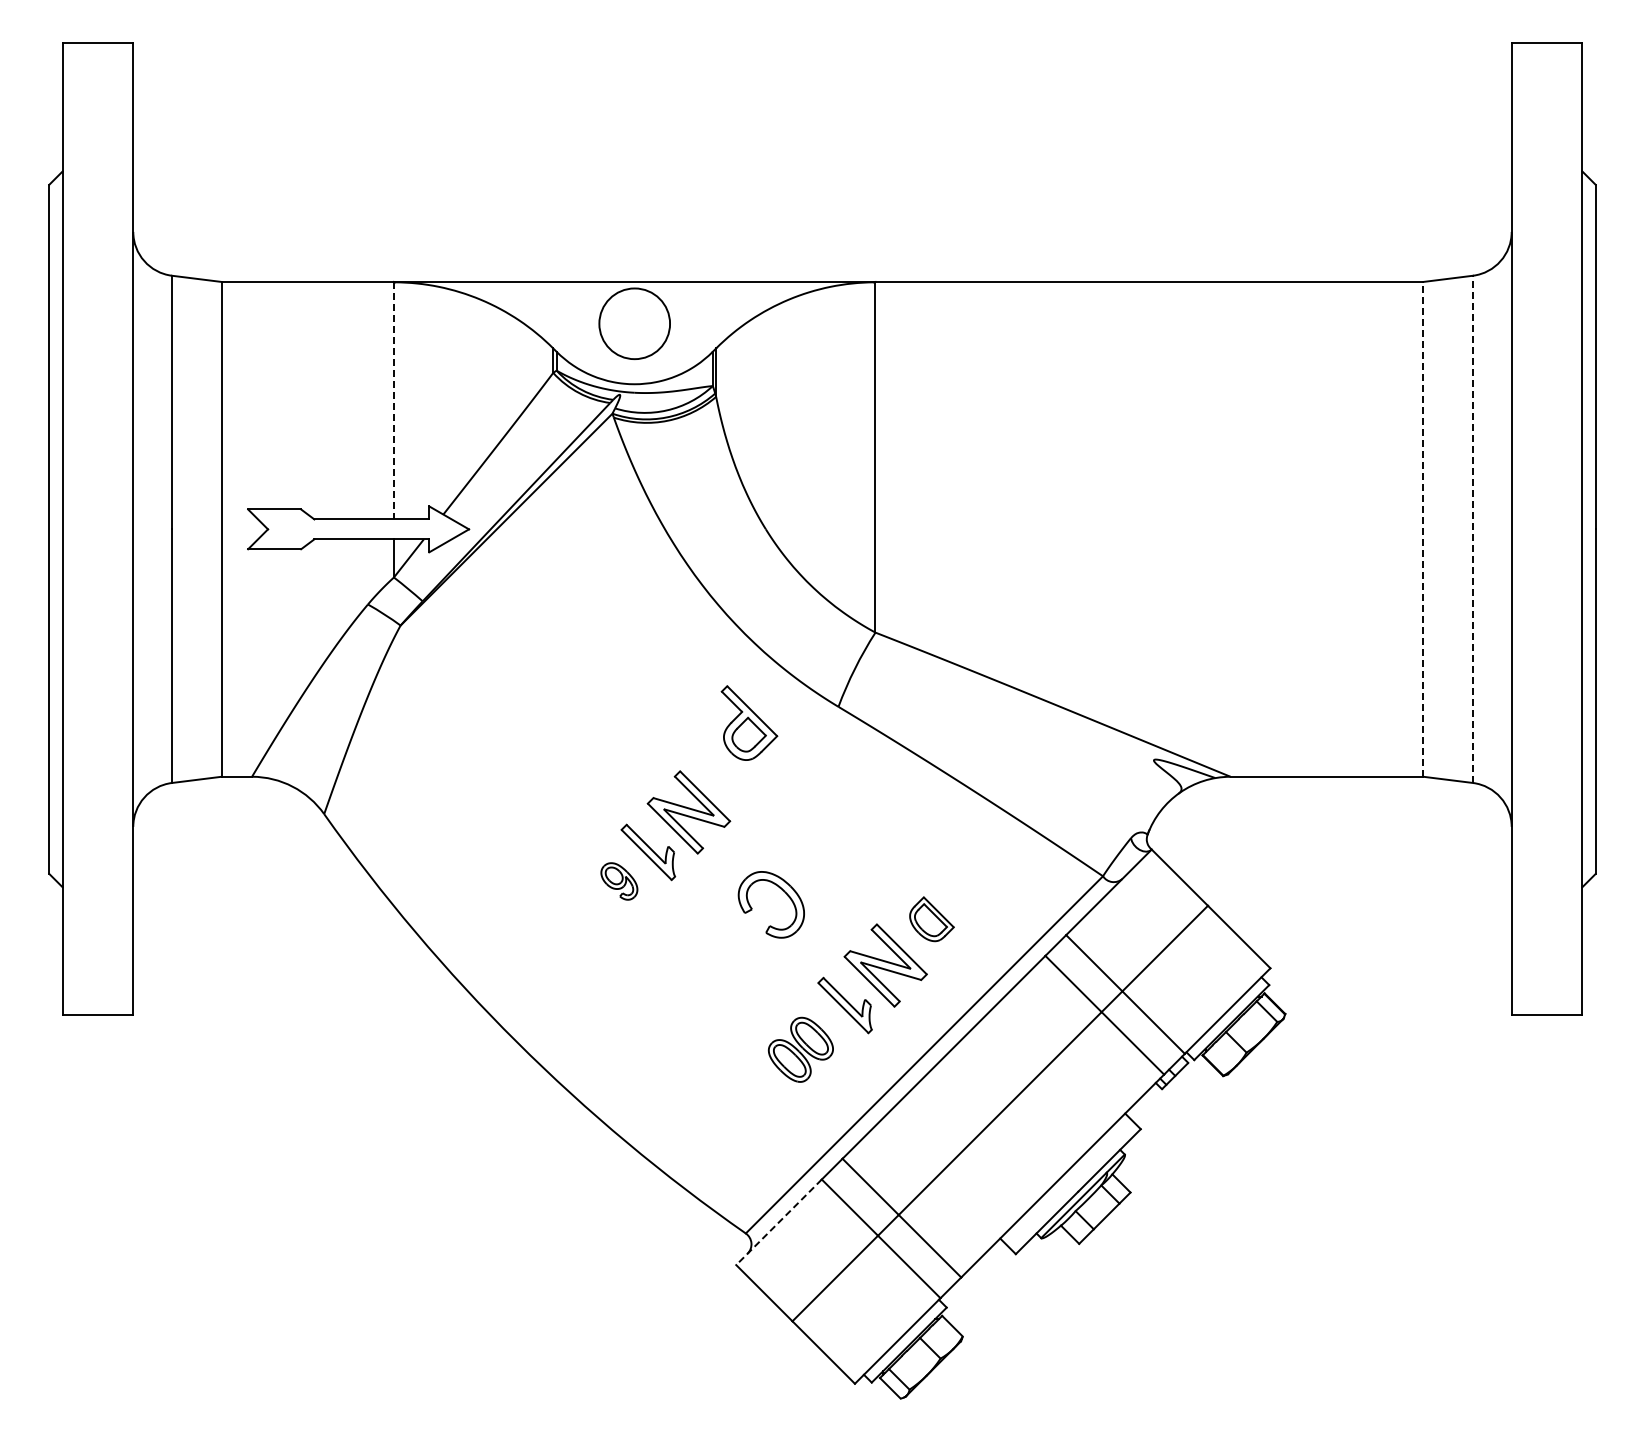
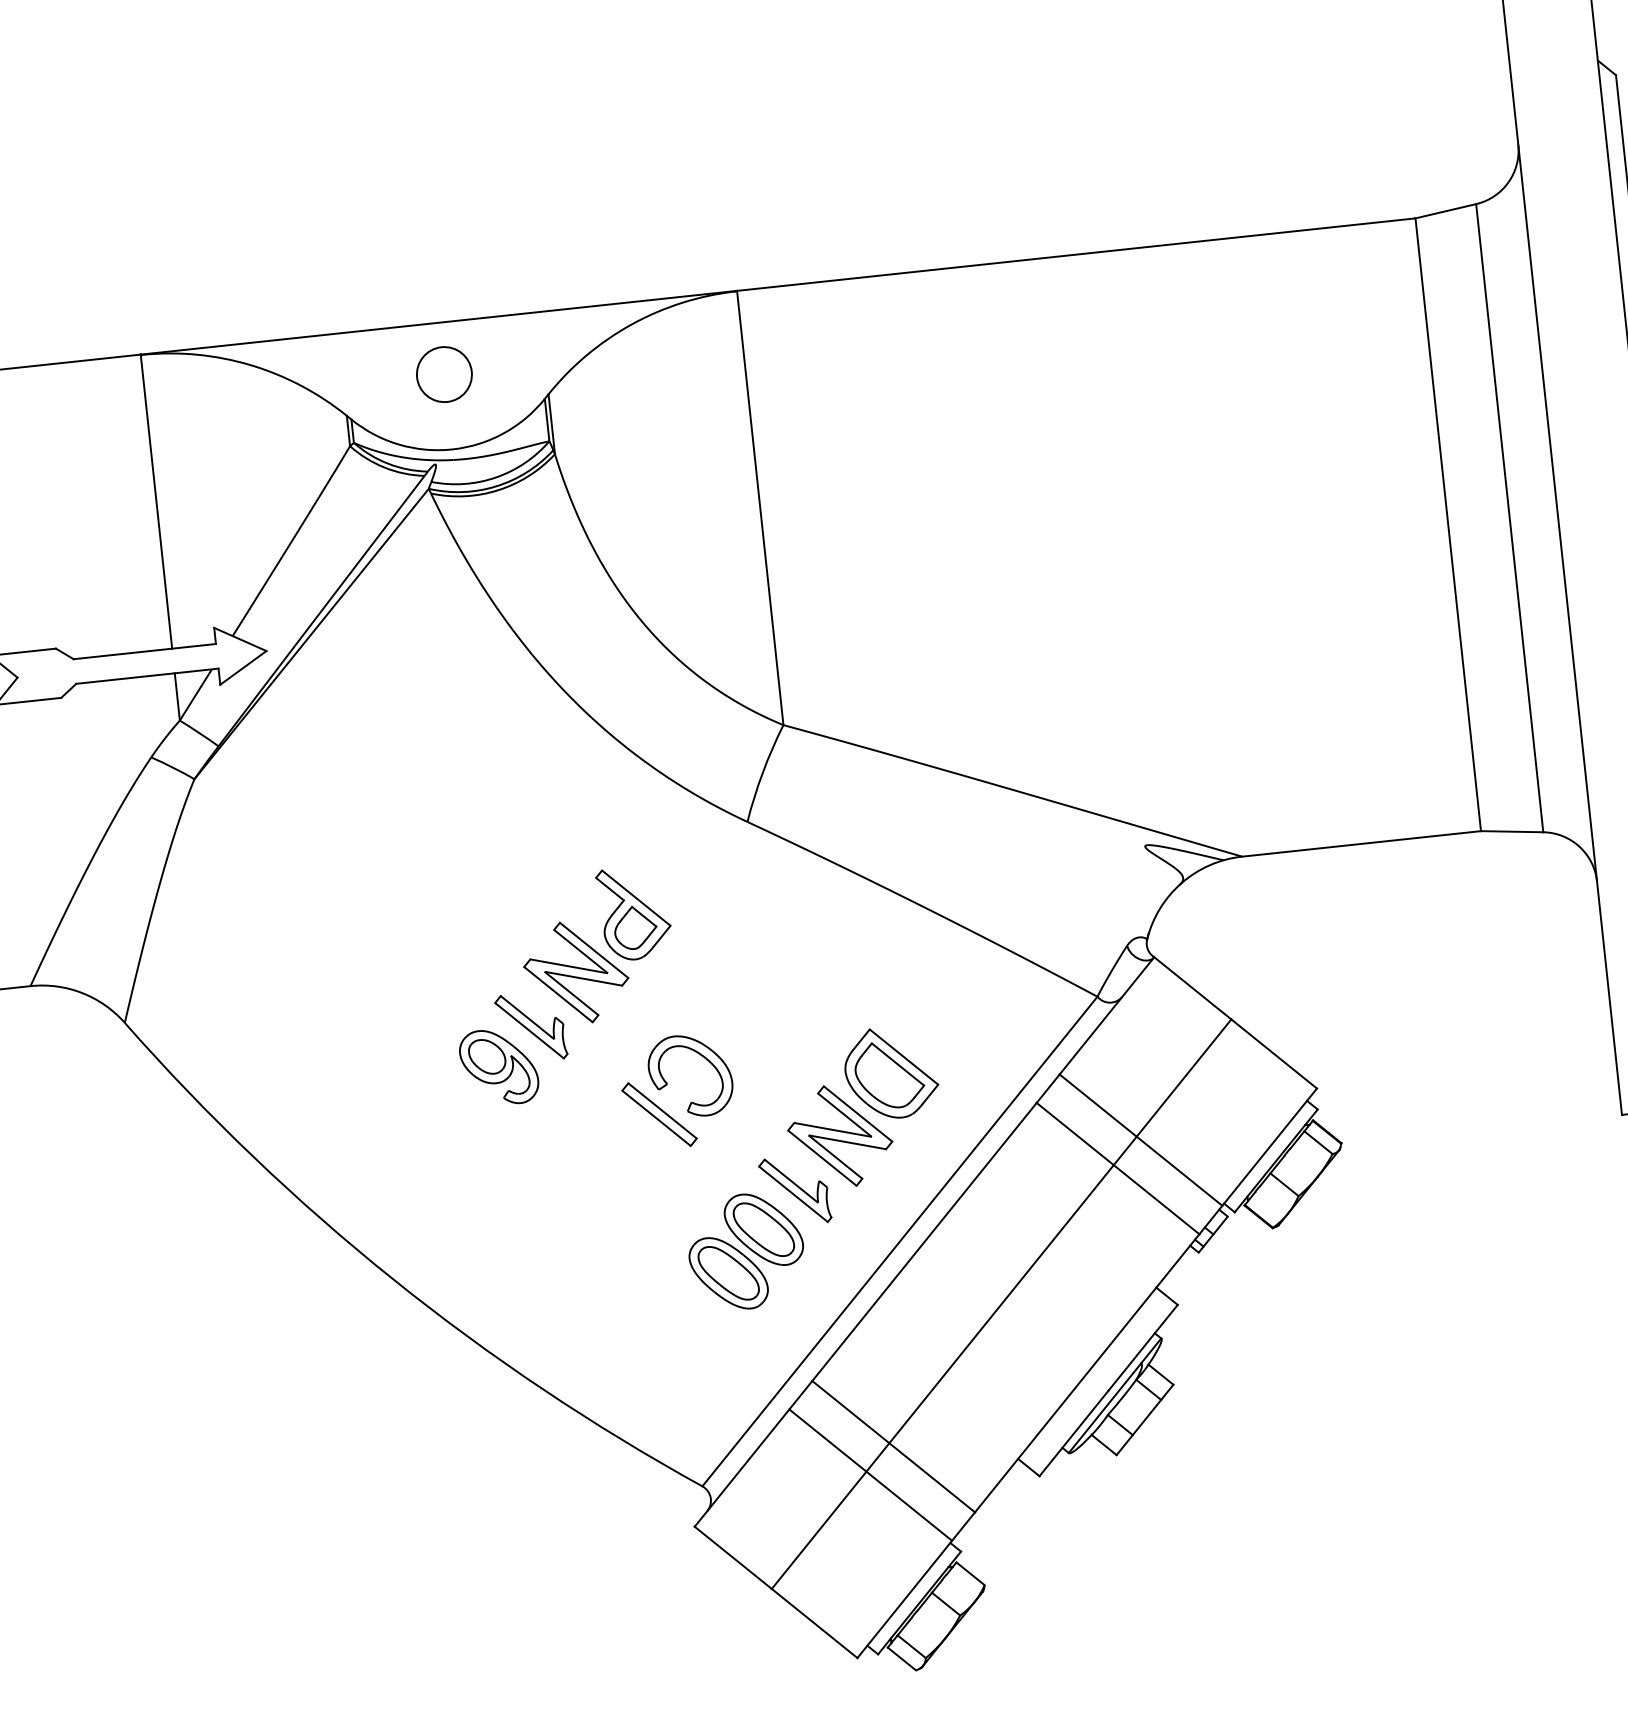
circle: (634, 323) -> (444, 374), size x0.62
line: (393, 400) -> (155, 501), dashed -> solid
line: (1423, 528) -> (1448, 523), dashed -> solid
line: (1473, 529) -> (1510, 518), dashed -> solid
part: (749, 722) -> (634, 912), moved
part: (619, 881) -> (499, 1067), size x1.67
part: (931, 918) -> (890, 1071), size x1.67
part: (743, 932) -> (659, 1113), added
part: (800, 1049) -> (745, 1251), size x1.43
line: (778, 1222) -> (741, 1468), dashed -> solid

